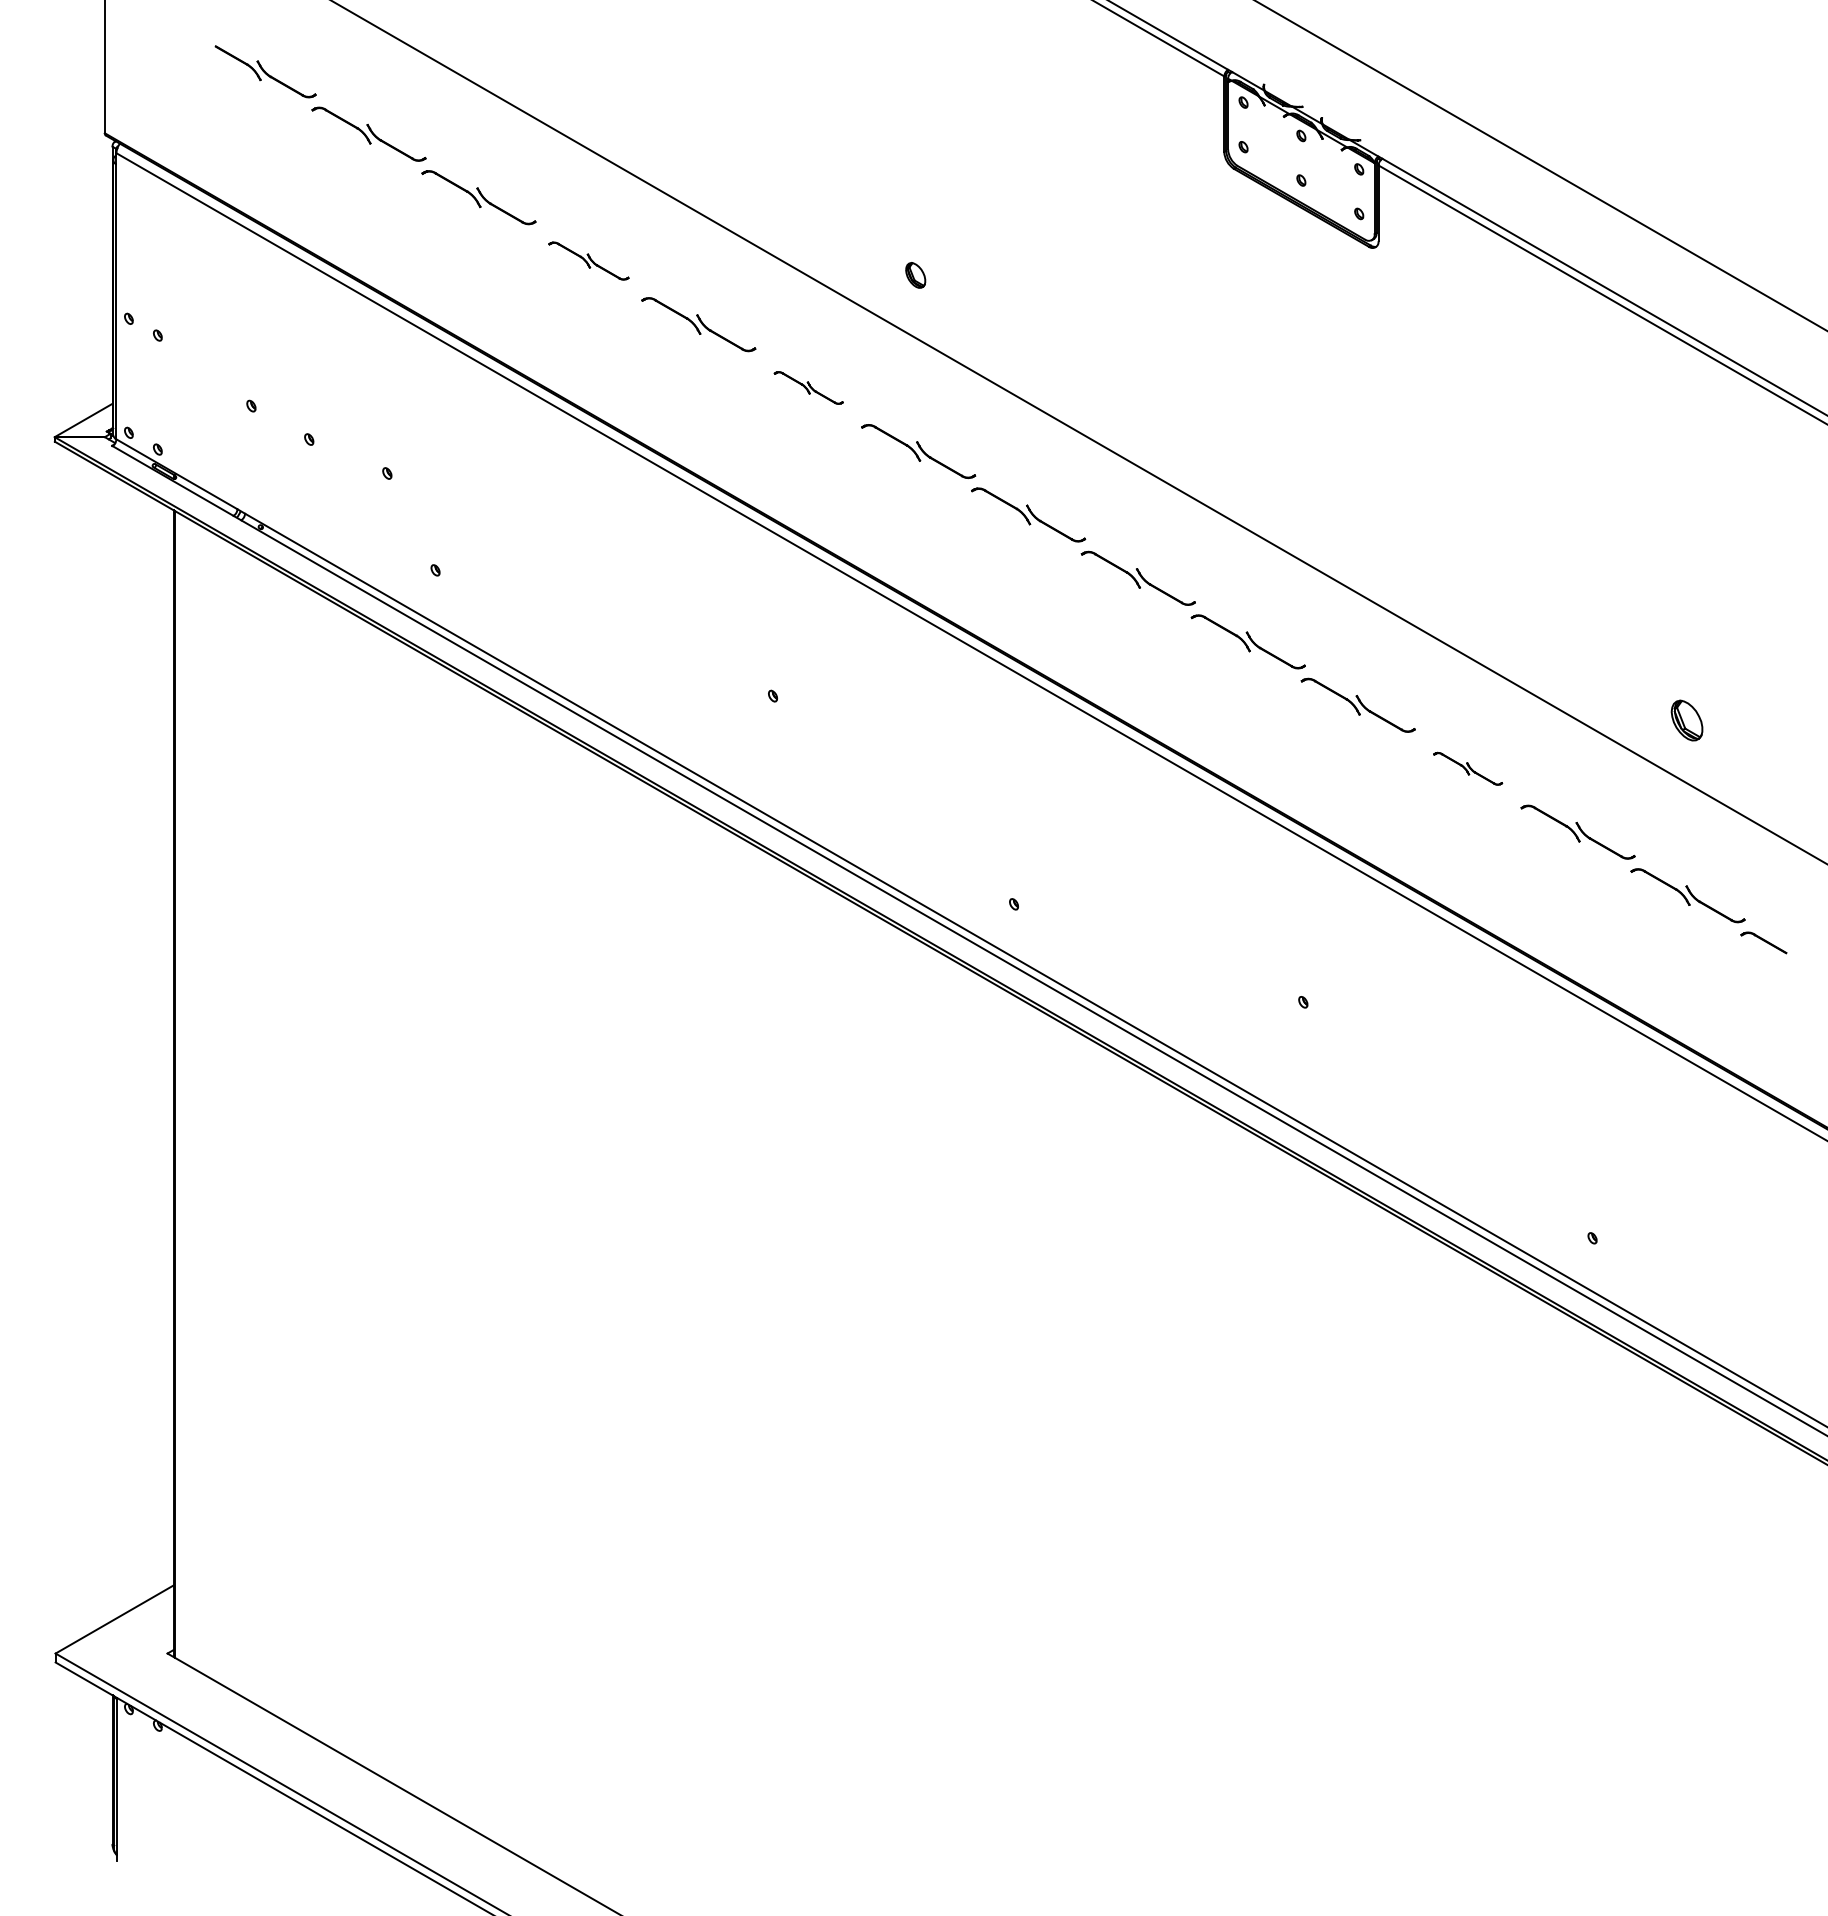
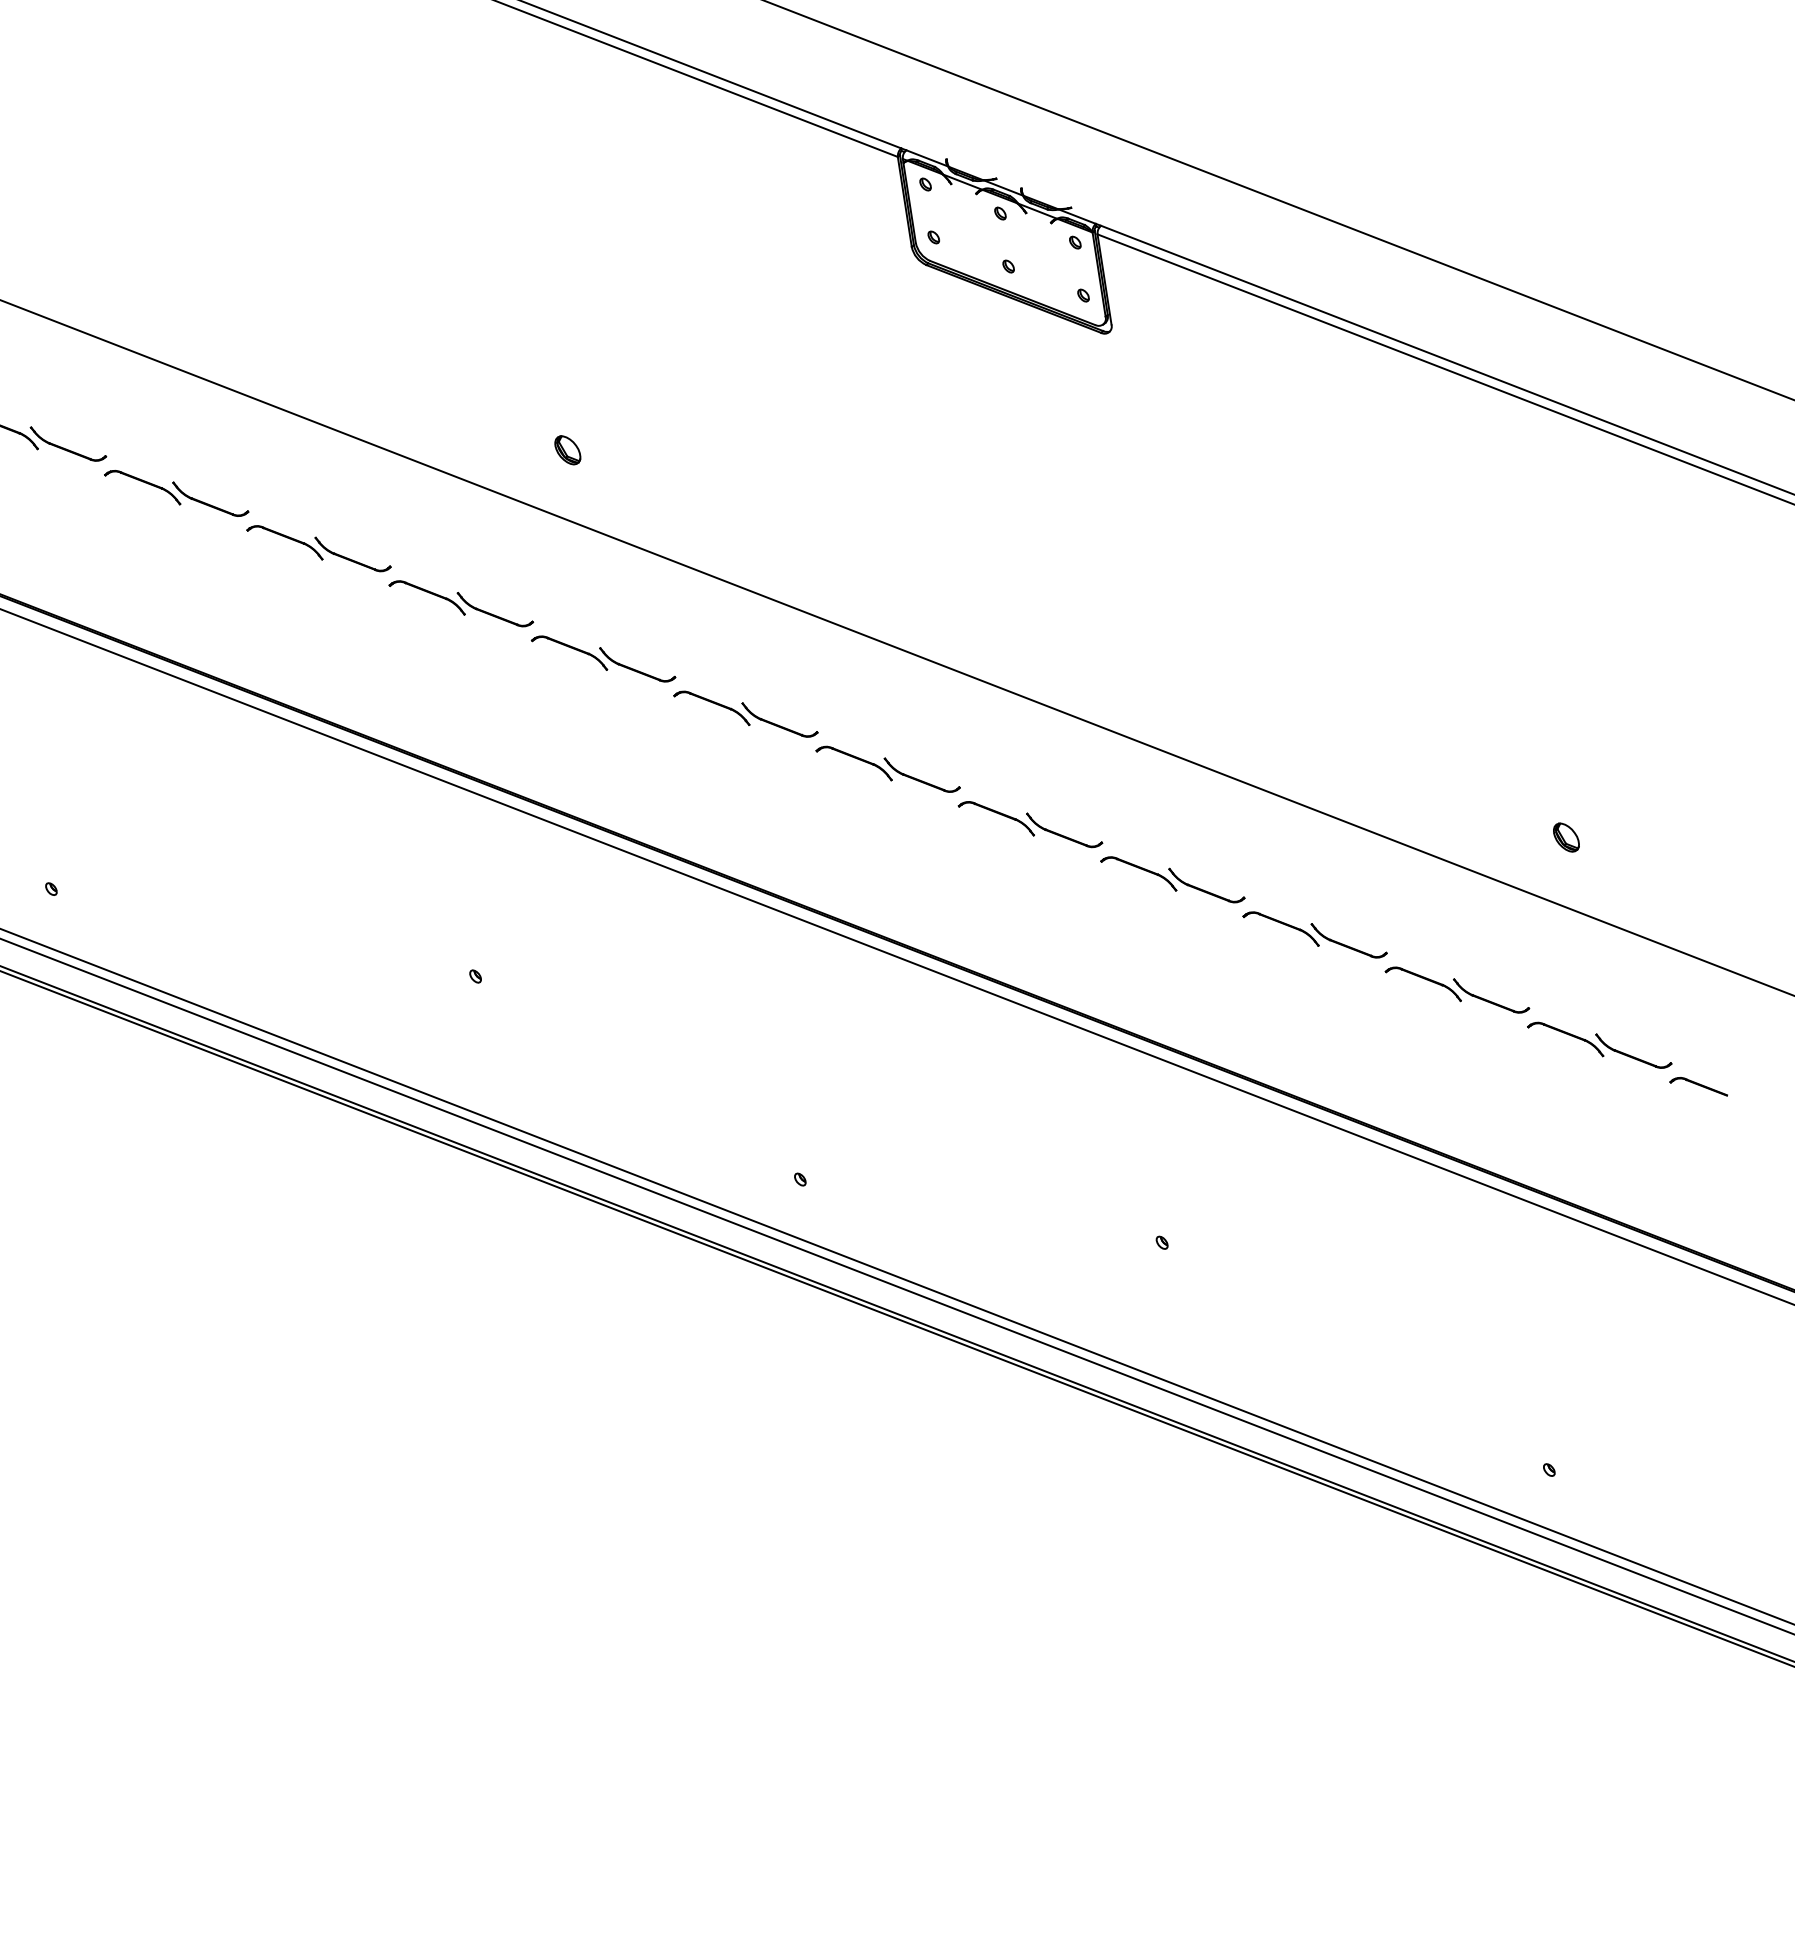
part: (588, 260) -> (176, 492), size x1.43
part: (808, 387) -> (460, 603), size x1.67
part: (1686, 720) -> (1565, 837), size x0.62
part: (1467, 768) -> (1314, 934), size x1.67

